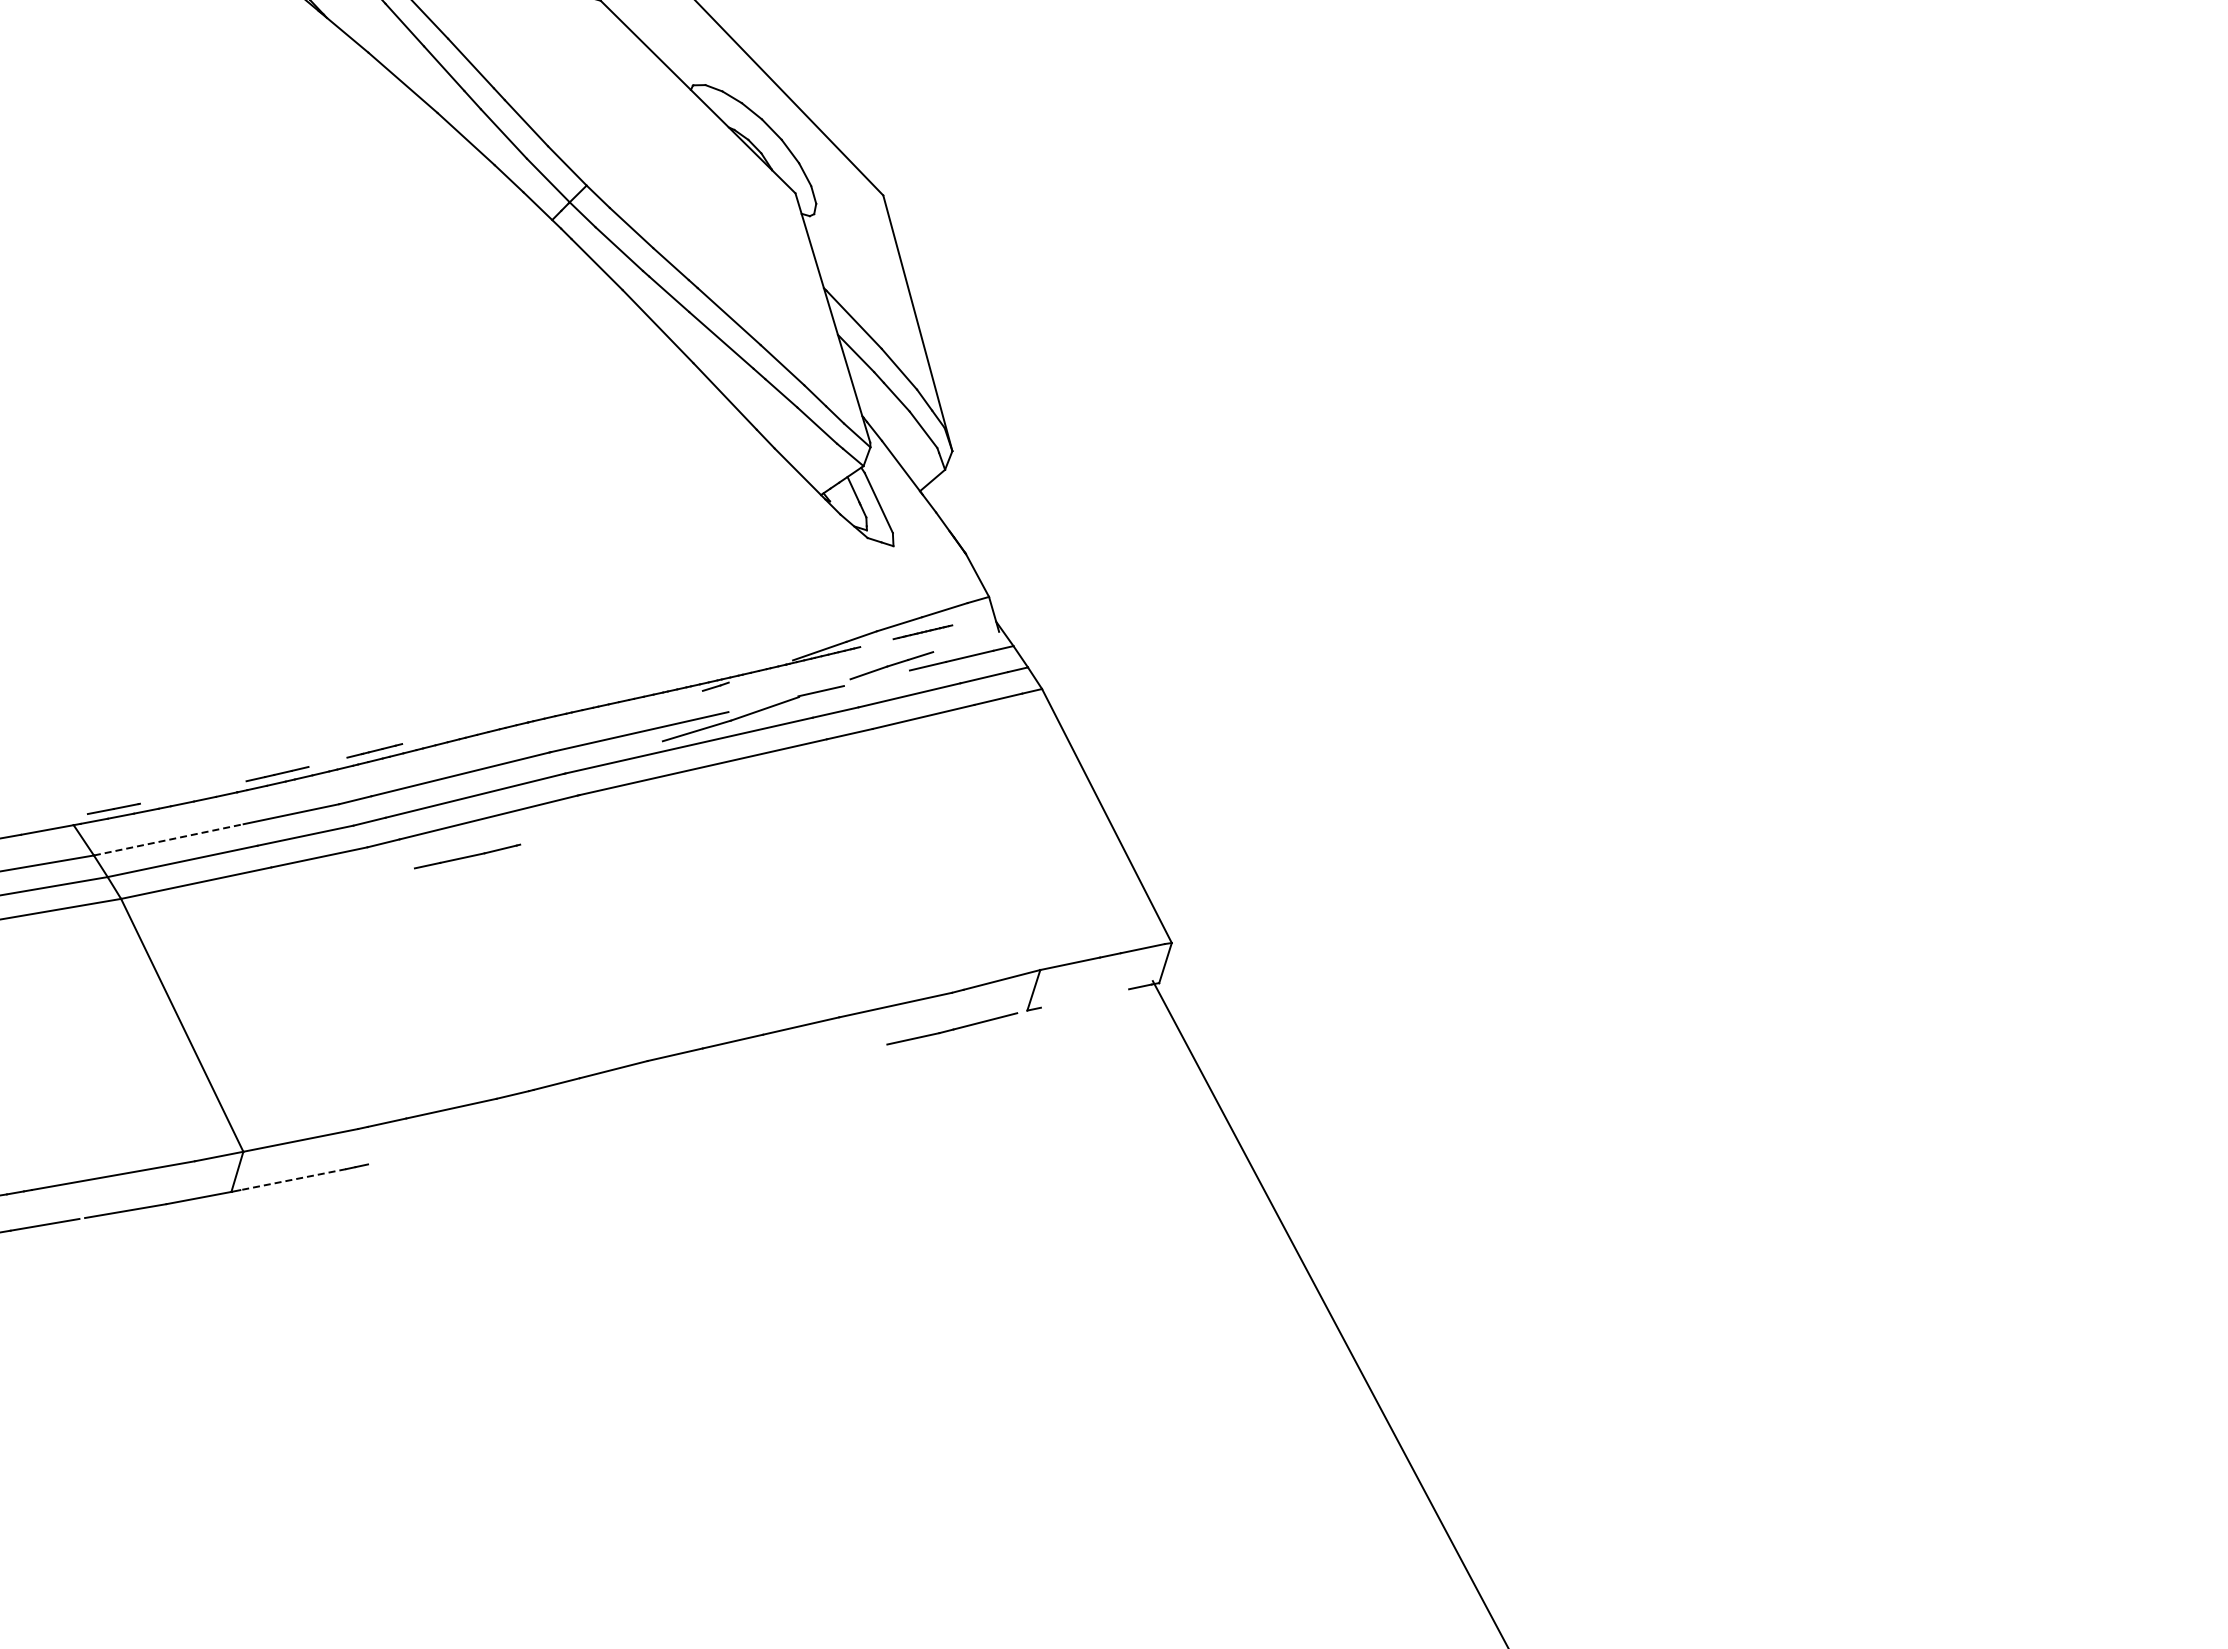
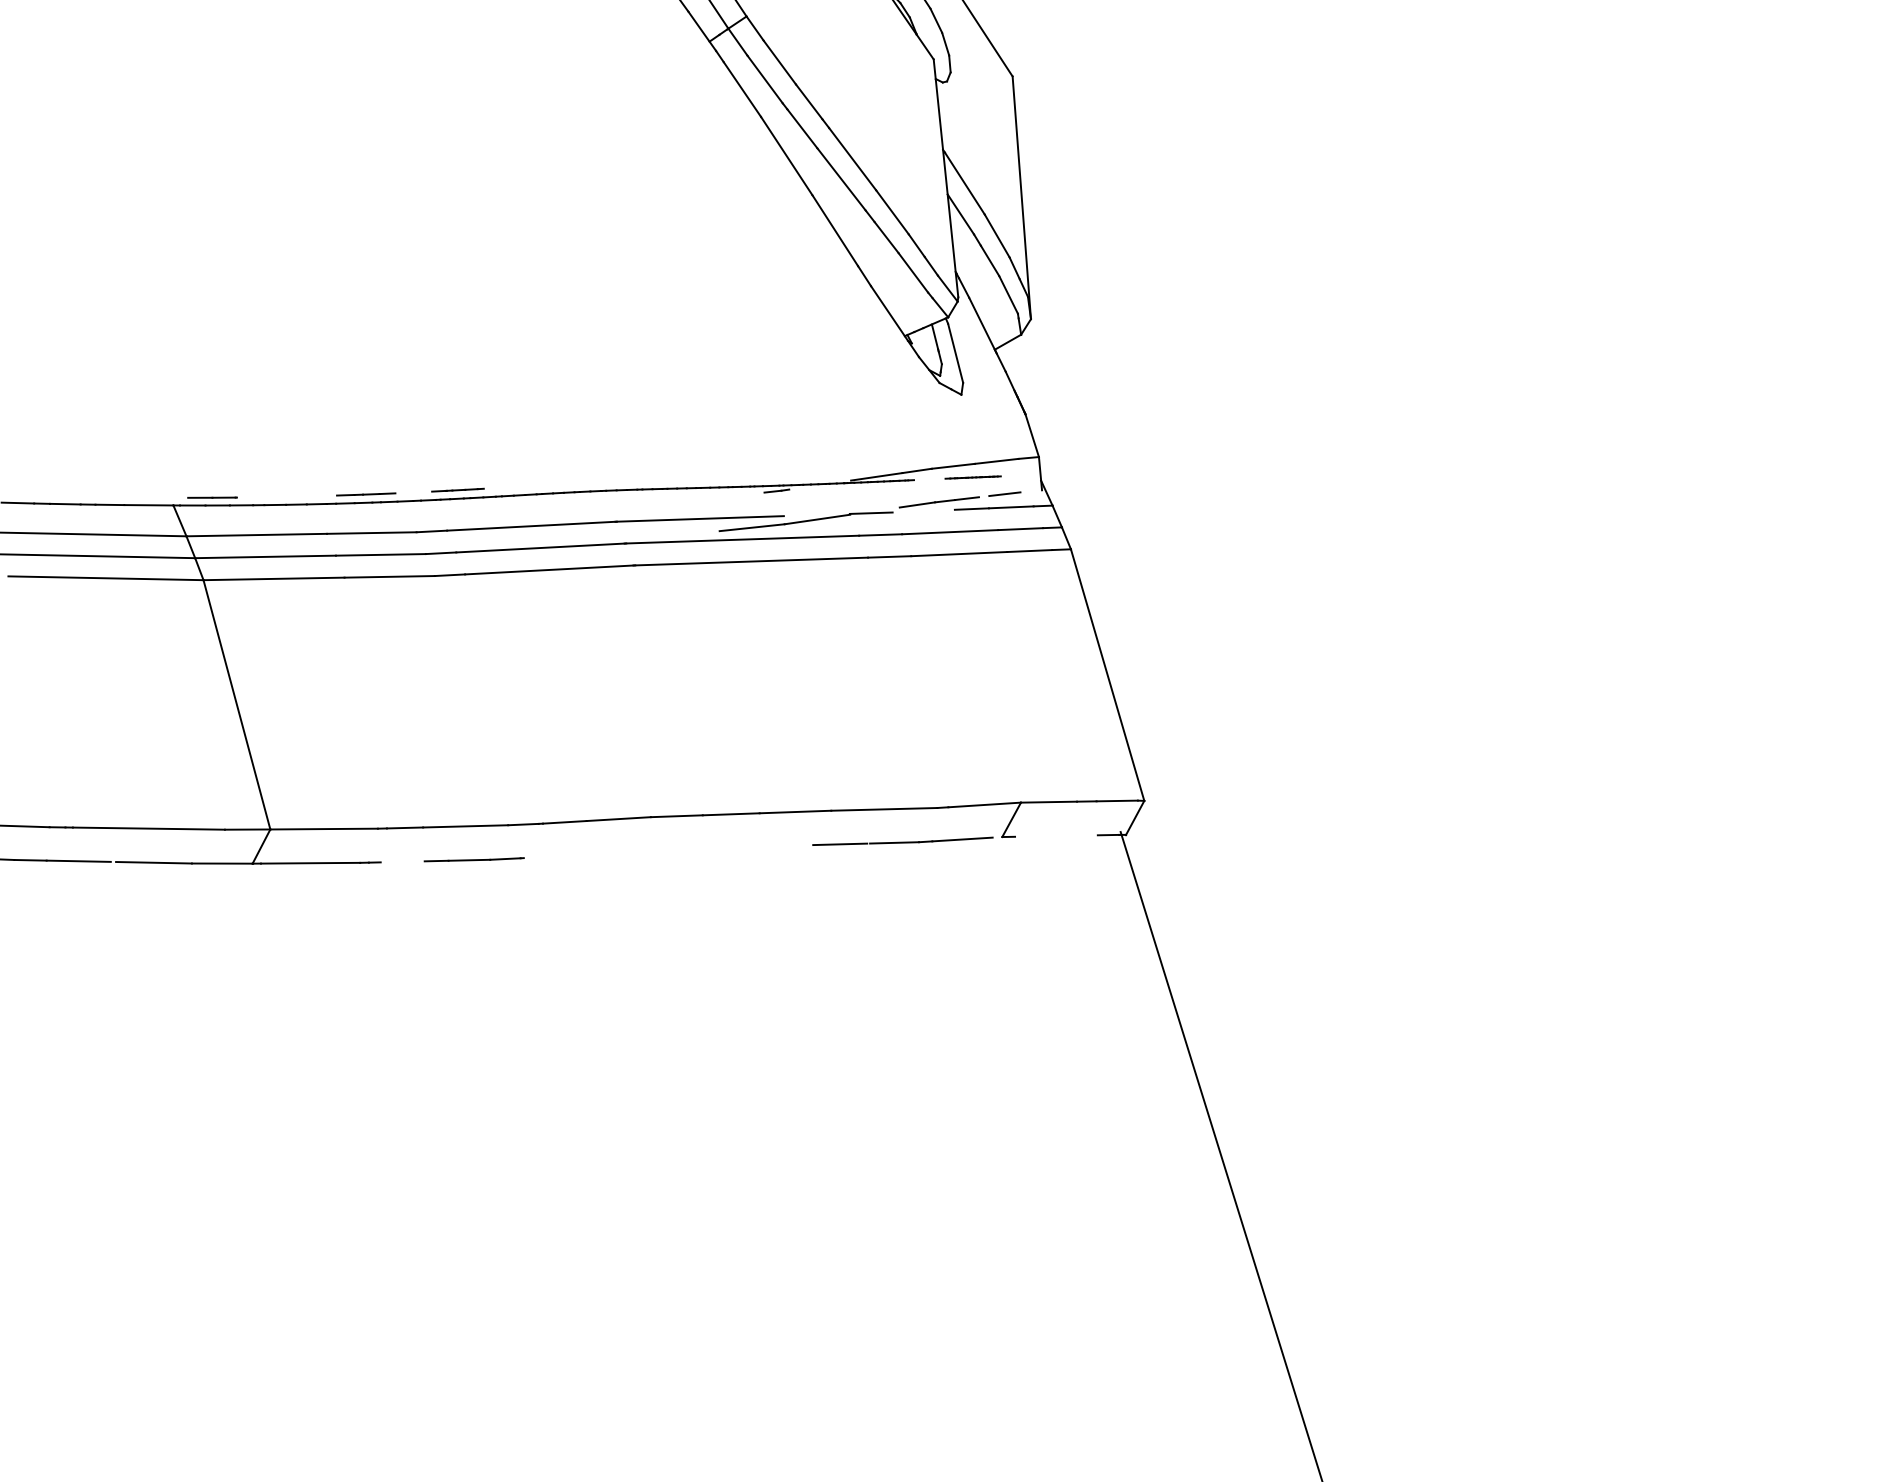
line: (959, 643) -> (1004, 493), added
line: (169, 839) -> (257, 534), dashed -> solid
line: (467, 856) -> (474, 859), moved
line: (855, 1051) -> (840, 844), added
line: (293, 1179) -> (310, 863), dashed -> solid

